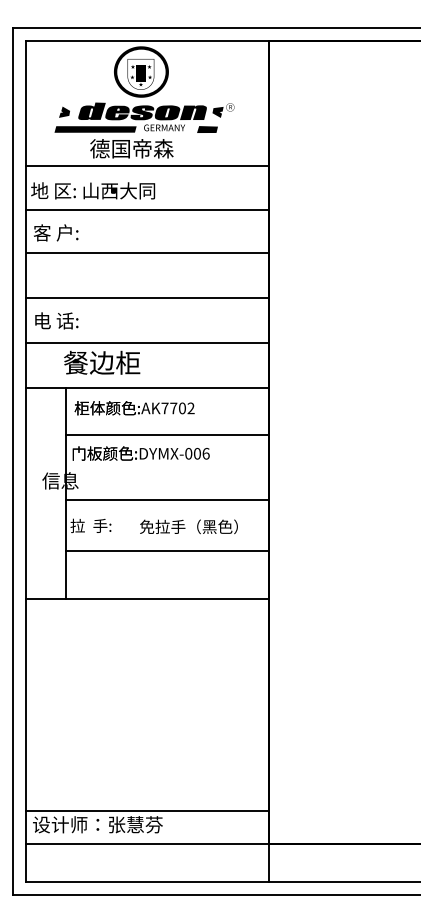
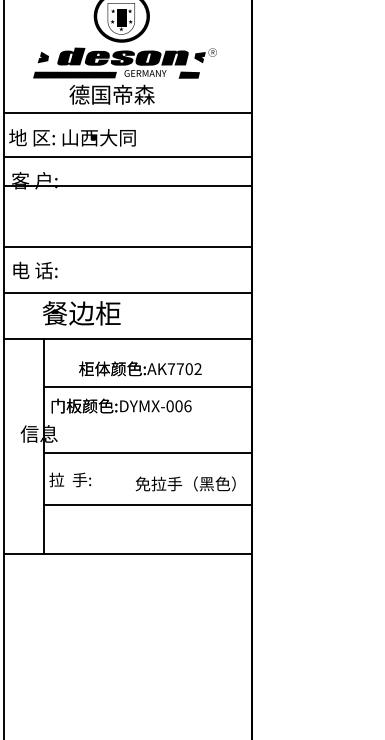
line: (147, 253) -> (128, 186), moved
text: (134, 408) -> (140, 369), moved
text: (188, 526) -> (185, 483), moved

